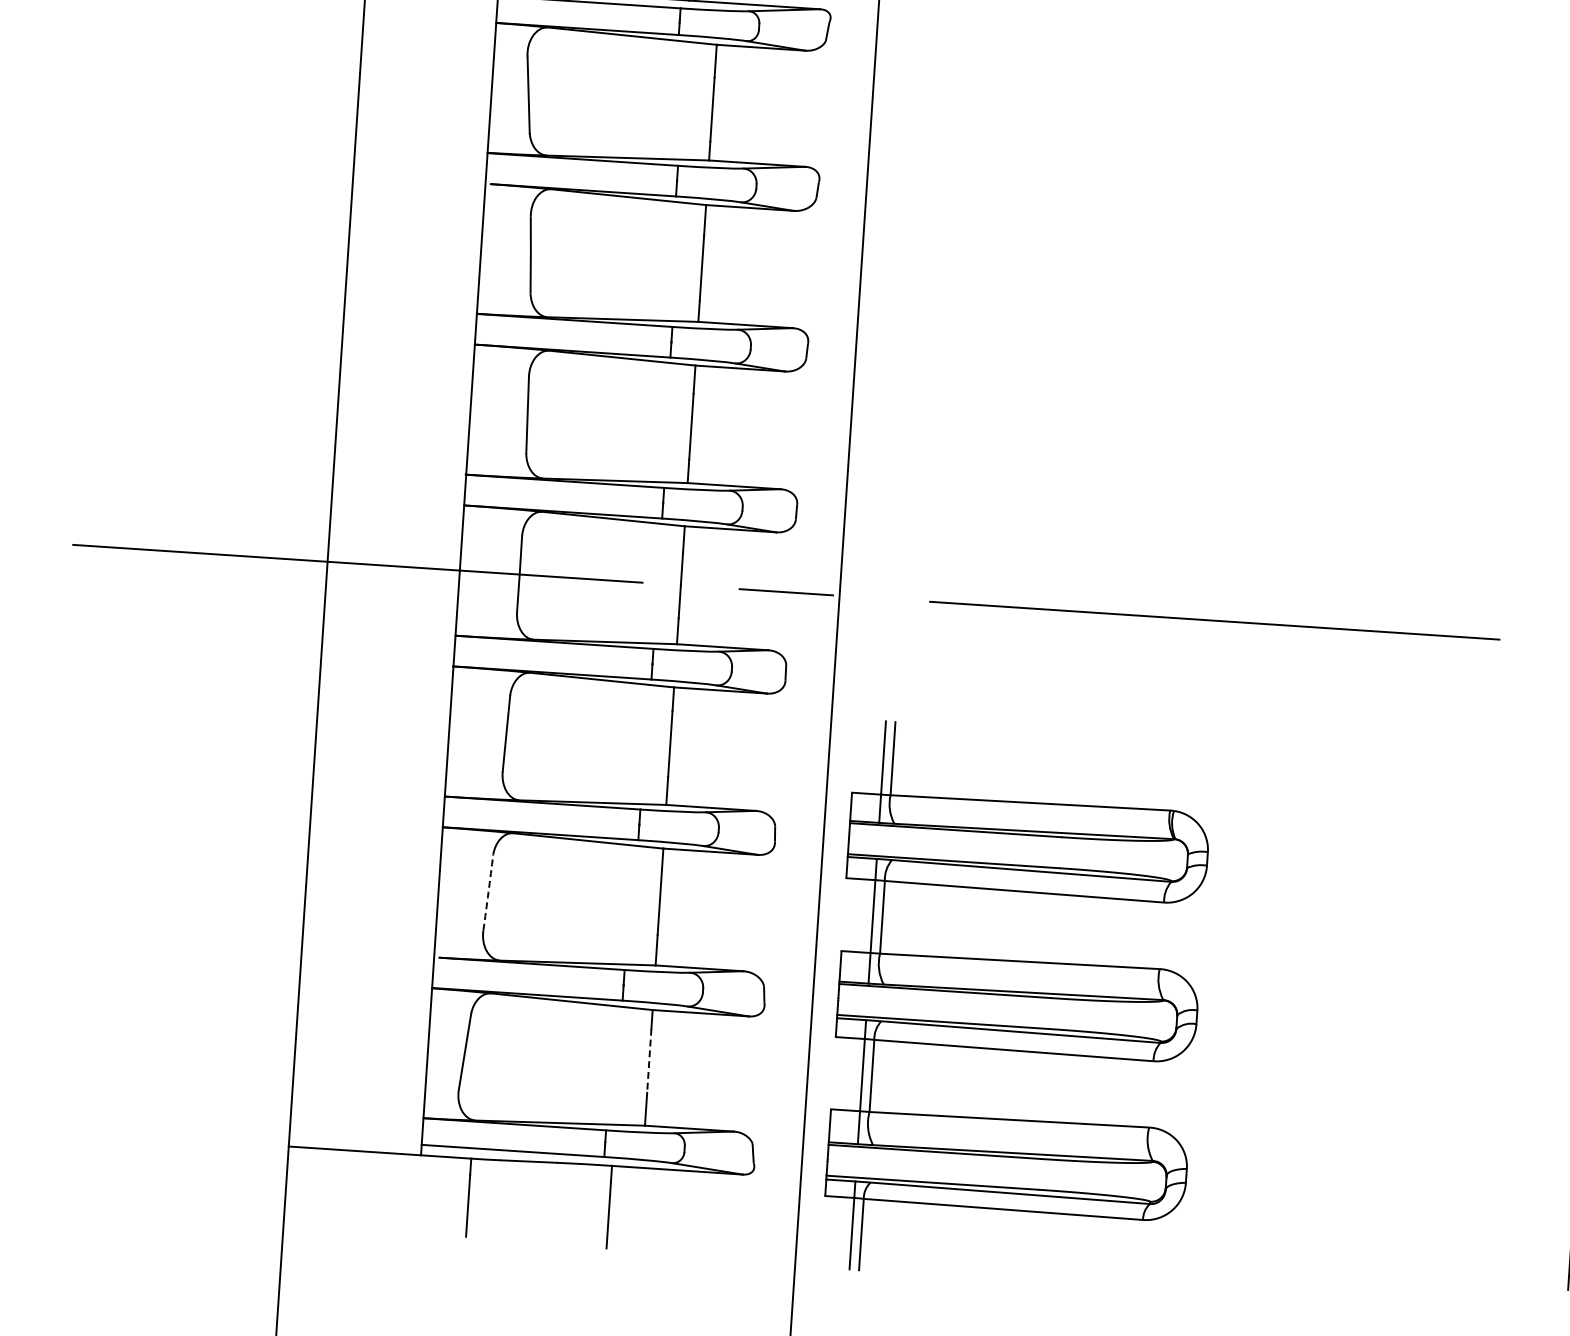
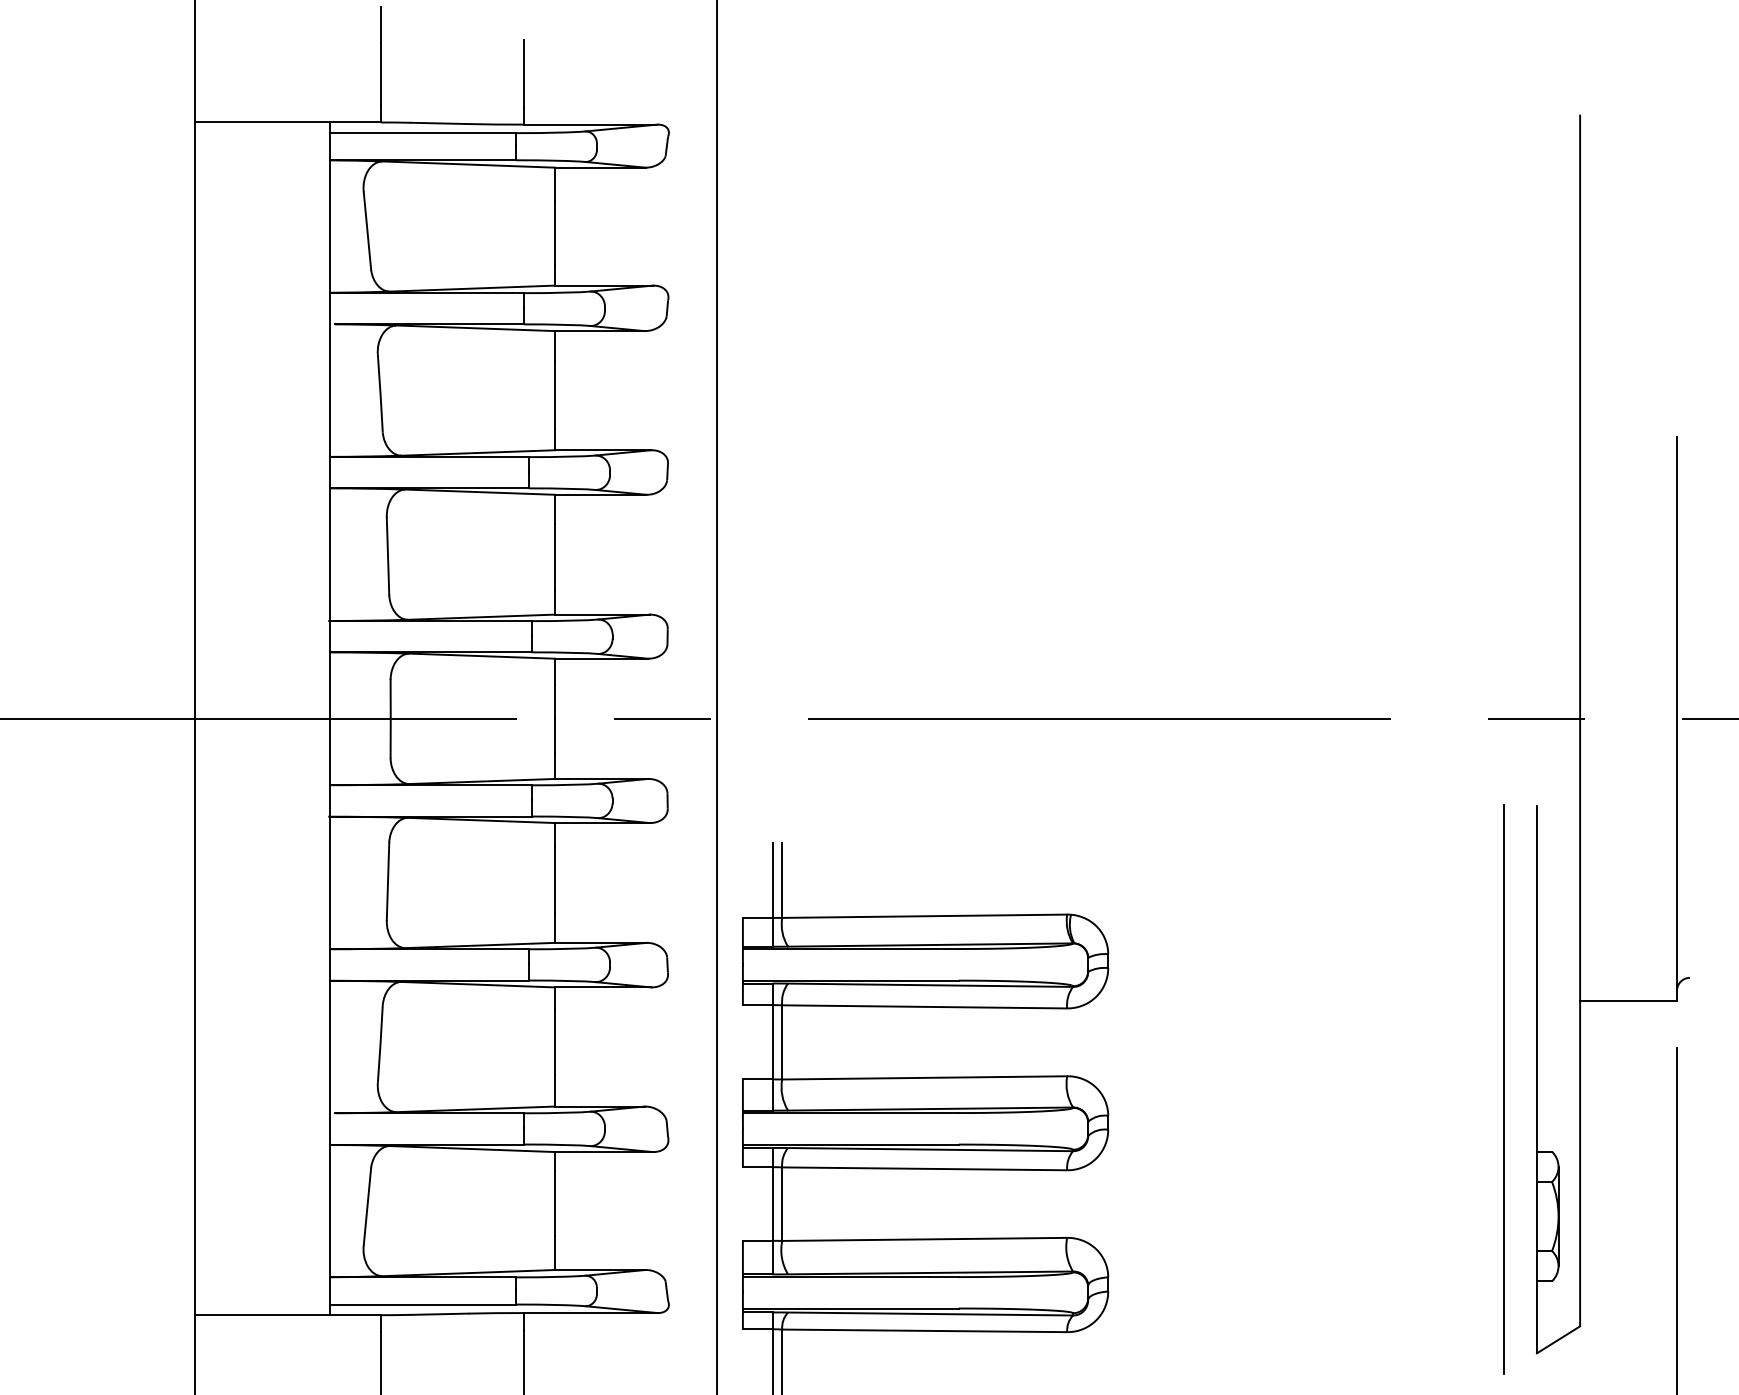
arc: (488, 892) -> (380, 1043), dashed -> solid
line: (649, 1060) -> (555, 1203), dashed -> solid

